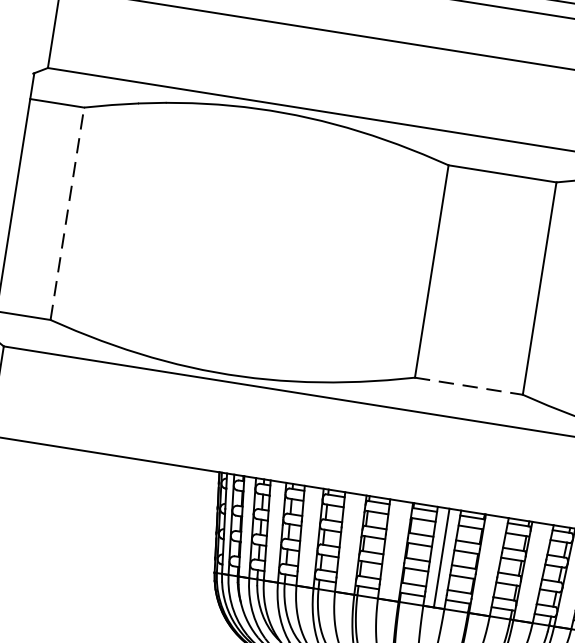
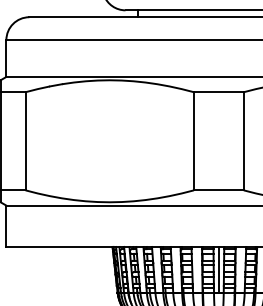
line: (67, 212) -> (25, 140), dashed -> solid
line: (468, 386) -> (218, 190), dashed -> solid

